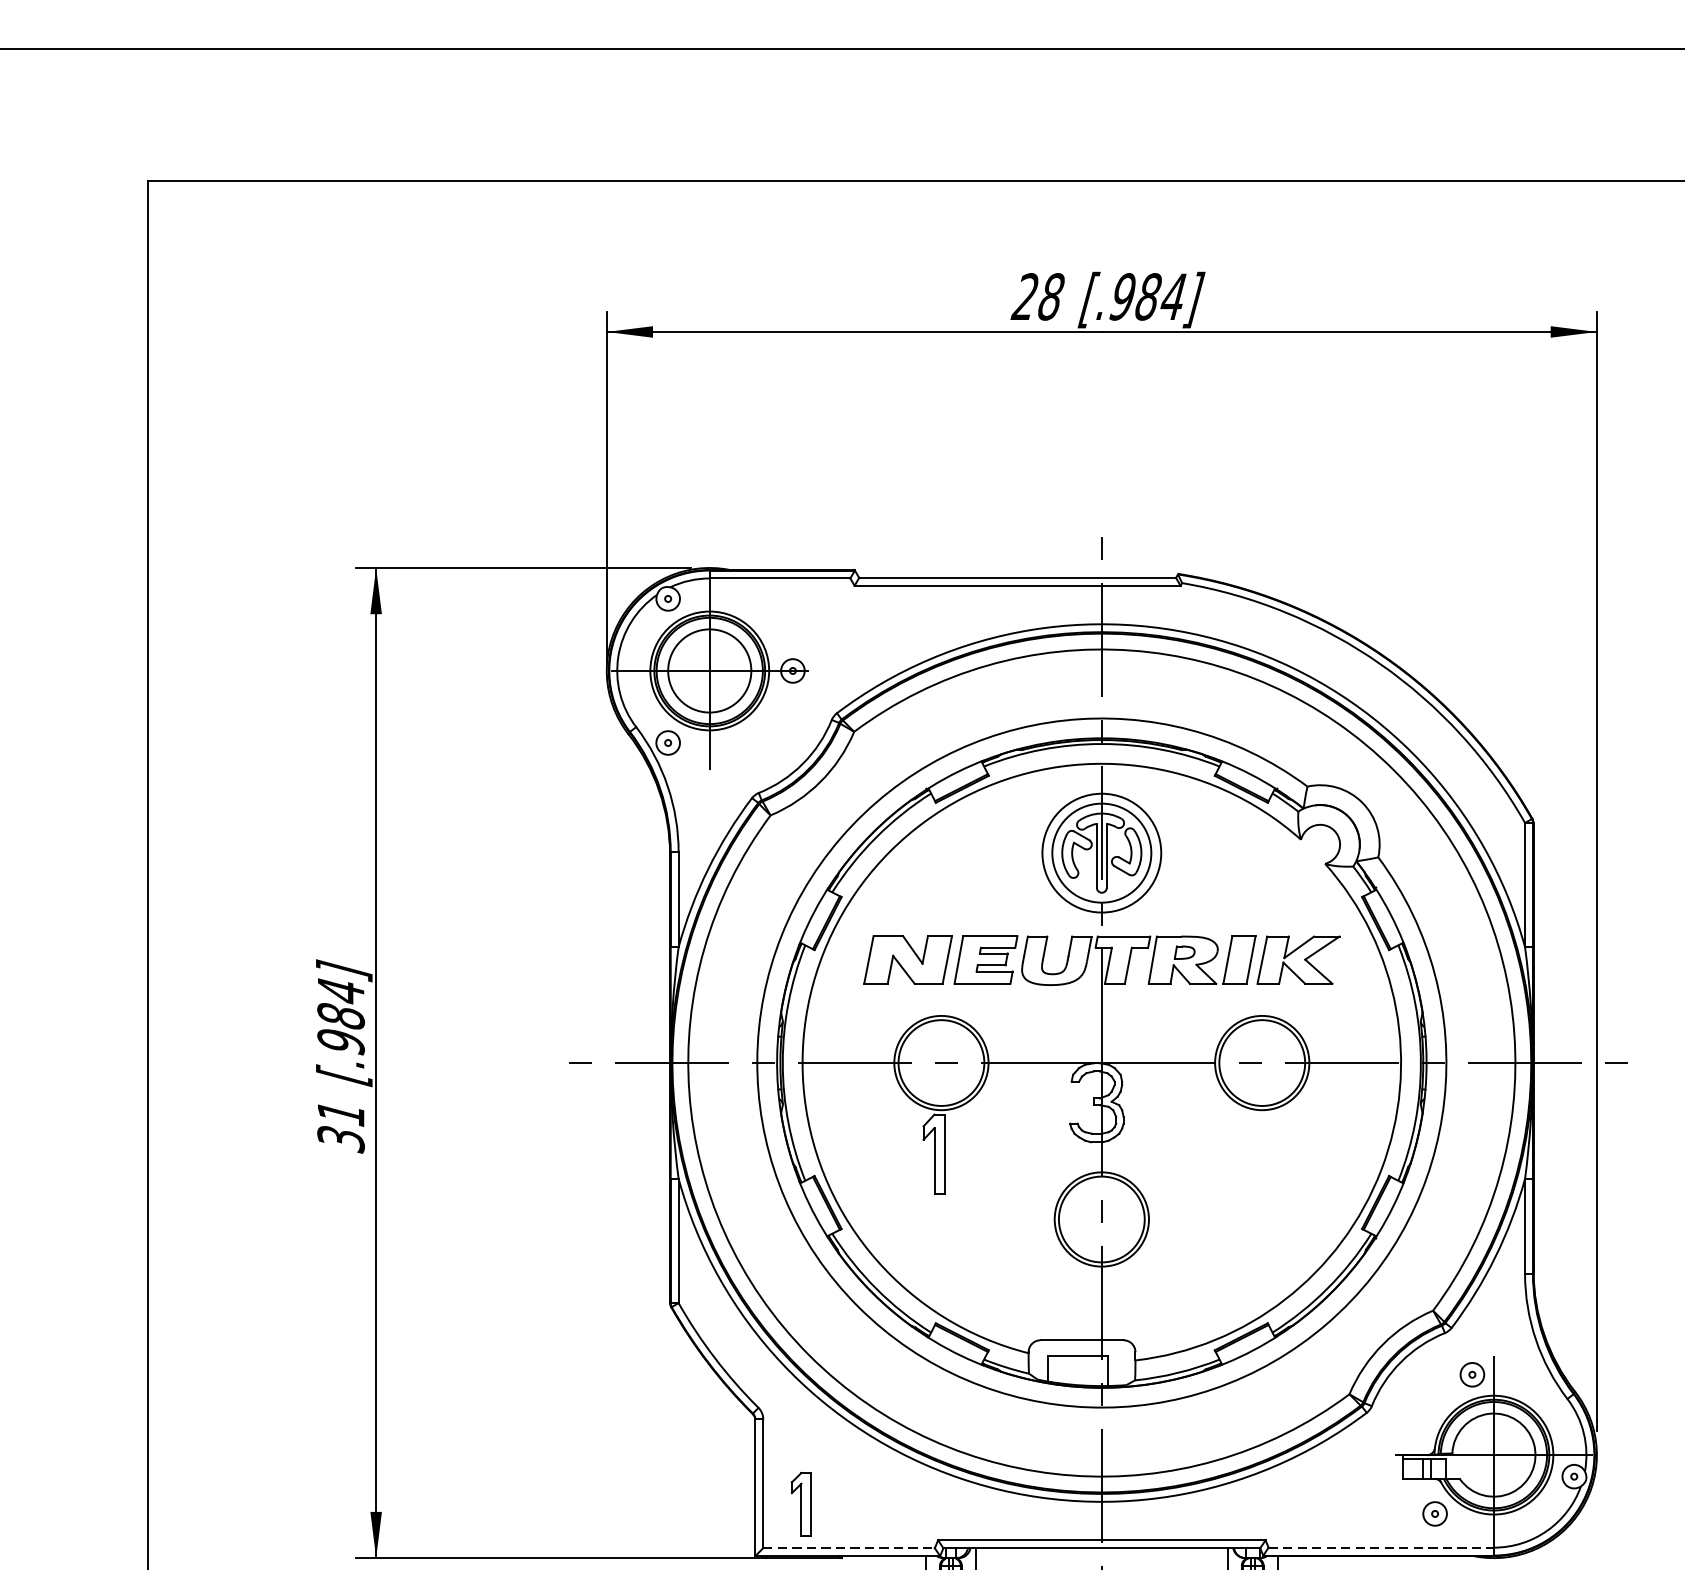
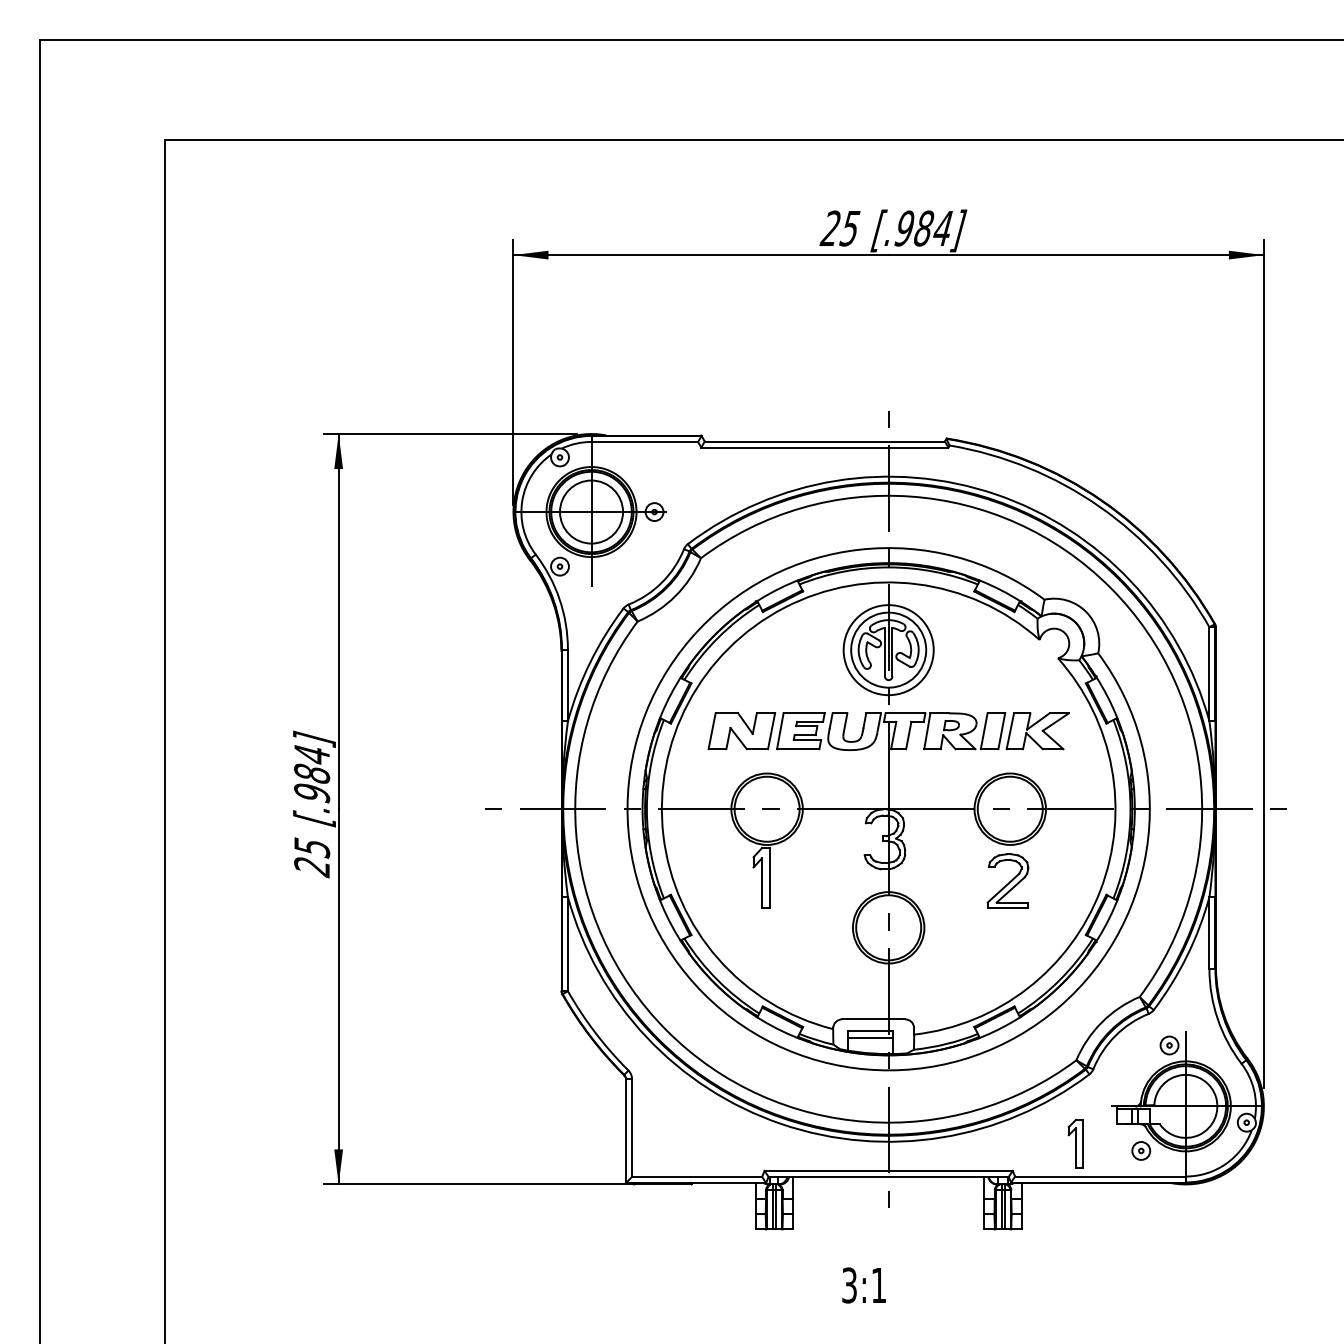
text: (1050, 296) -> (849, 228), 28 -> 25
text: (341, 1126) -> (312, 857), 31 -> 25
part: (1258, 1157) -> (1007, 880), added
line: (1077, 1364) -> (870, 1037), added
part: (800, 1504) -> (1075, 1143), moved
line: (849, 1547) -> (697, 1176), dashed -> solid
line: (1381, 1547) -> (1100, 1176), dashed -> solid

